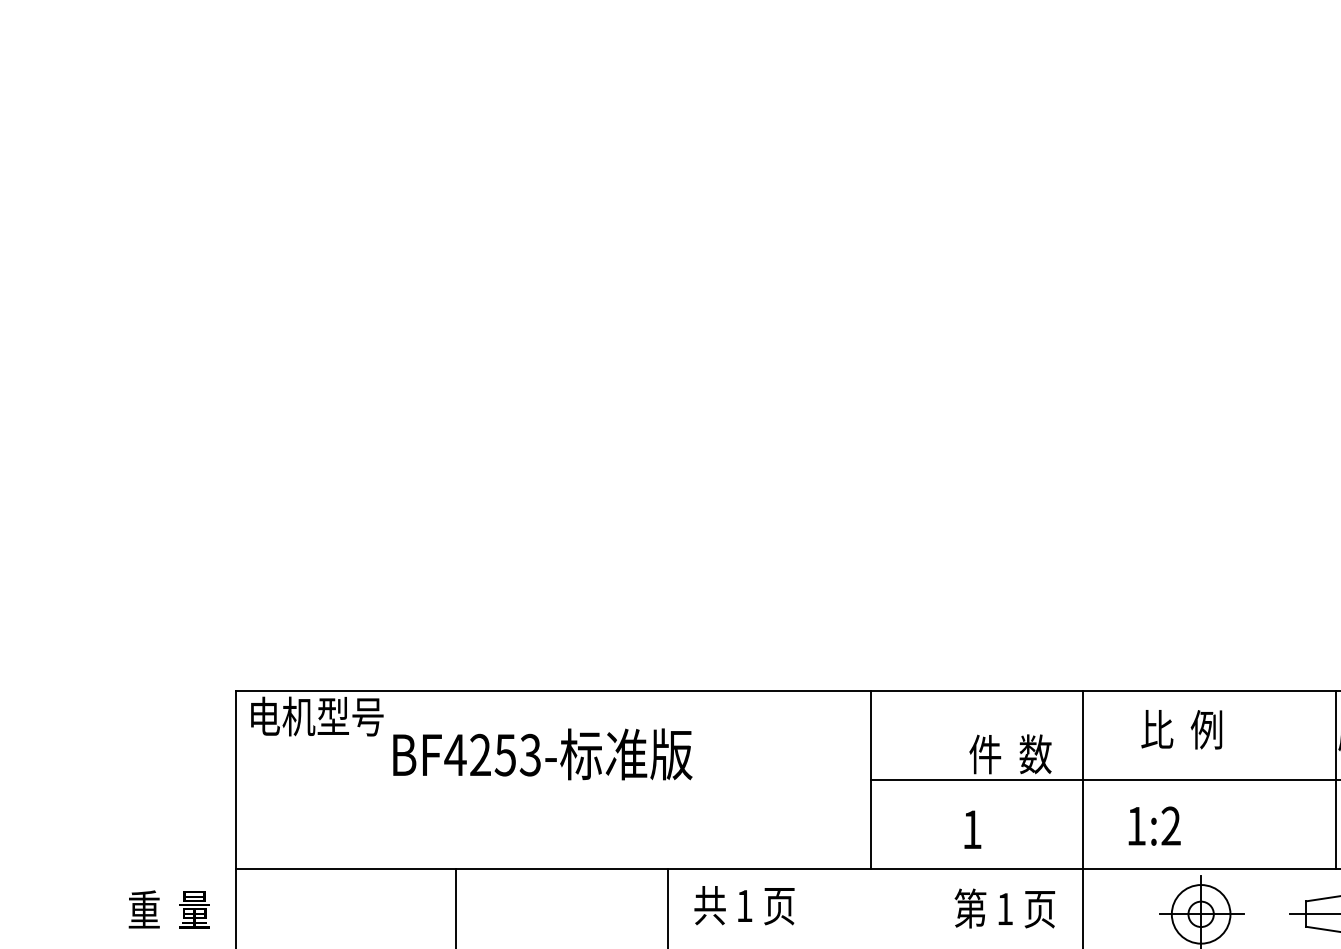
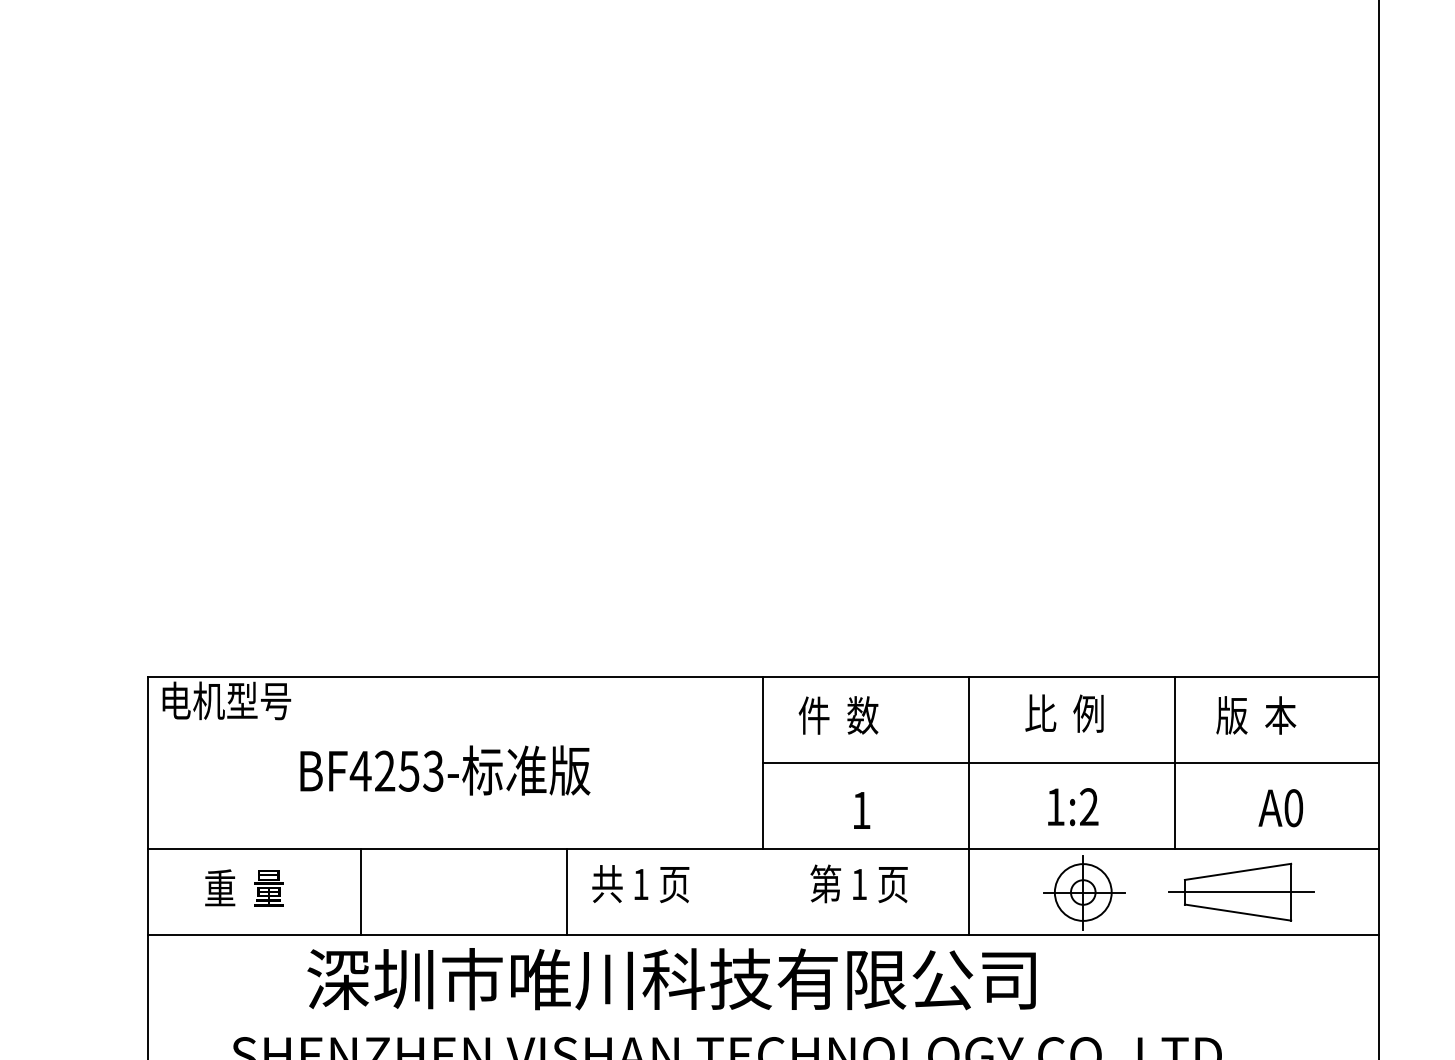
text: (542, 754) -> (445, 770), moved
text: (1010, 754) -> (838, 715), moved
line: (1335, 780) -> (1174, 762), moved
text: (1154, 826) -> (1073, 807), moved
text: (1004, 908) -> (858, 883), moved
text: (169, 909) -> (244, 887), moved

